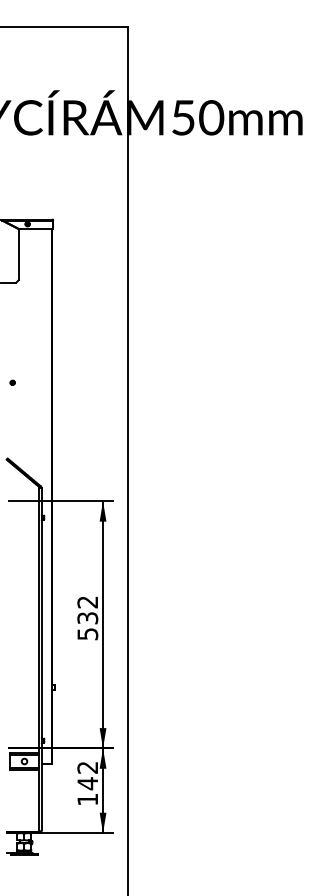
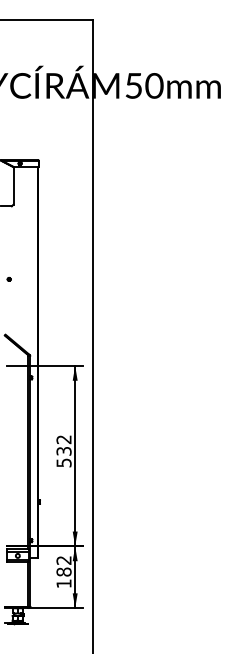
text: (87, 782) -> (63, 571), 142 -> 182

